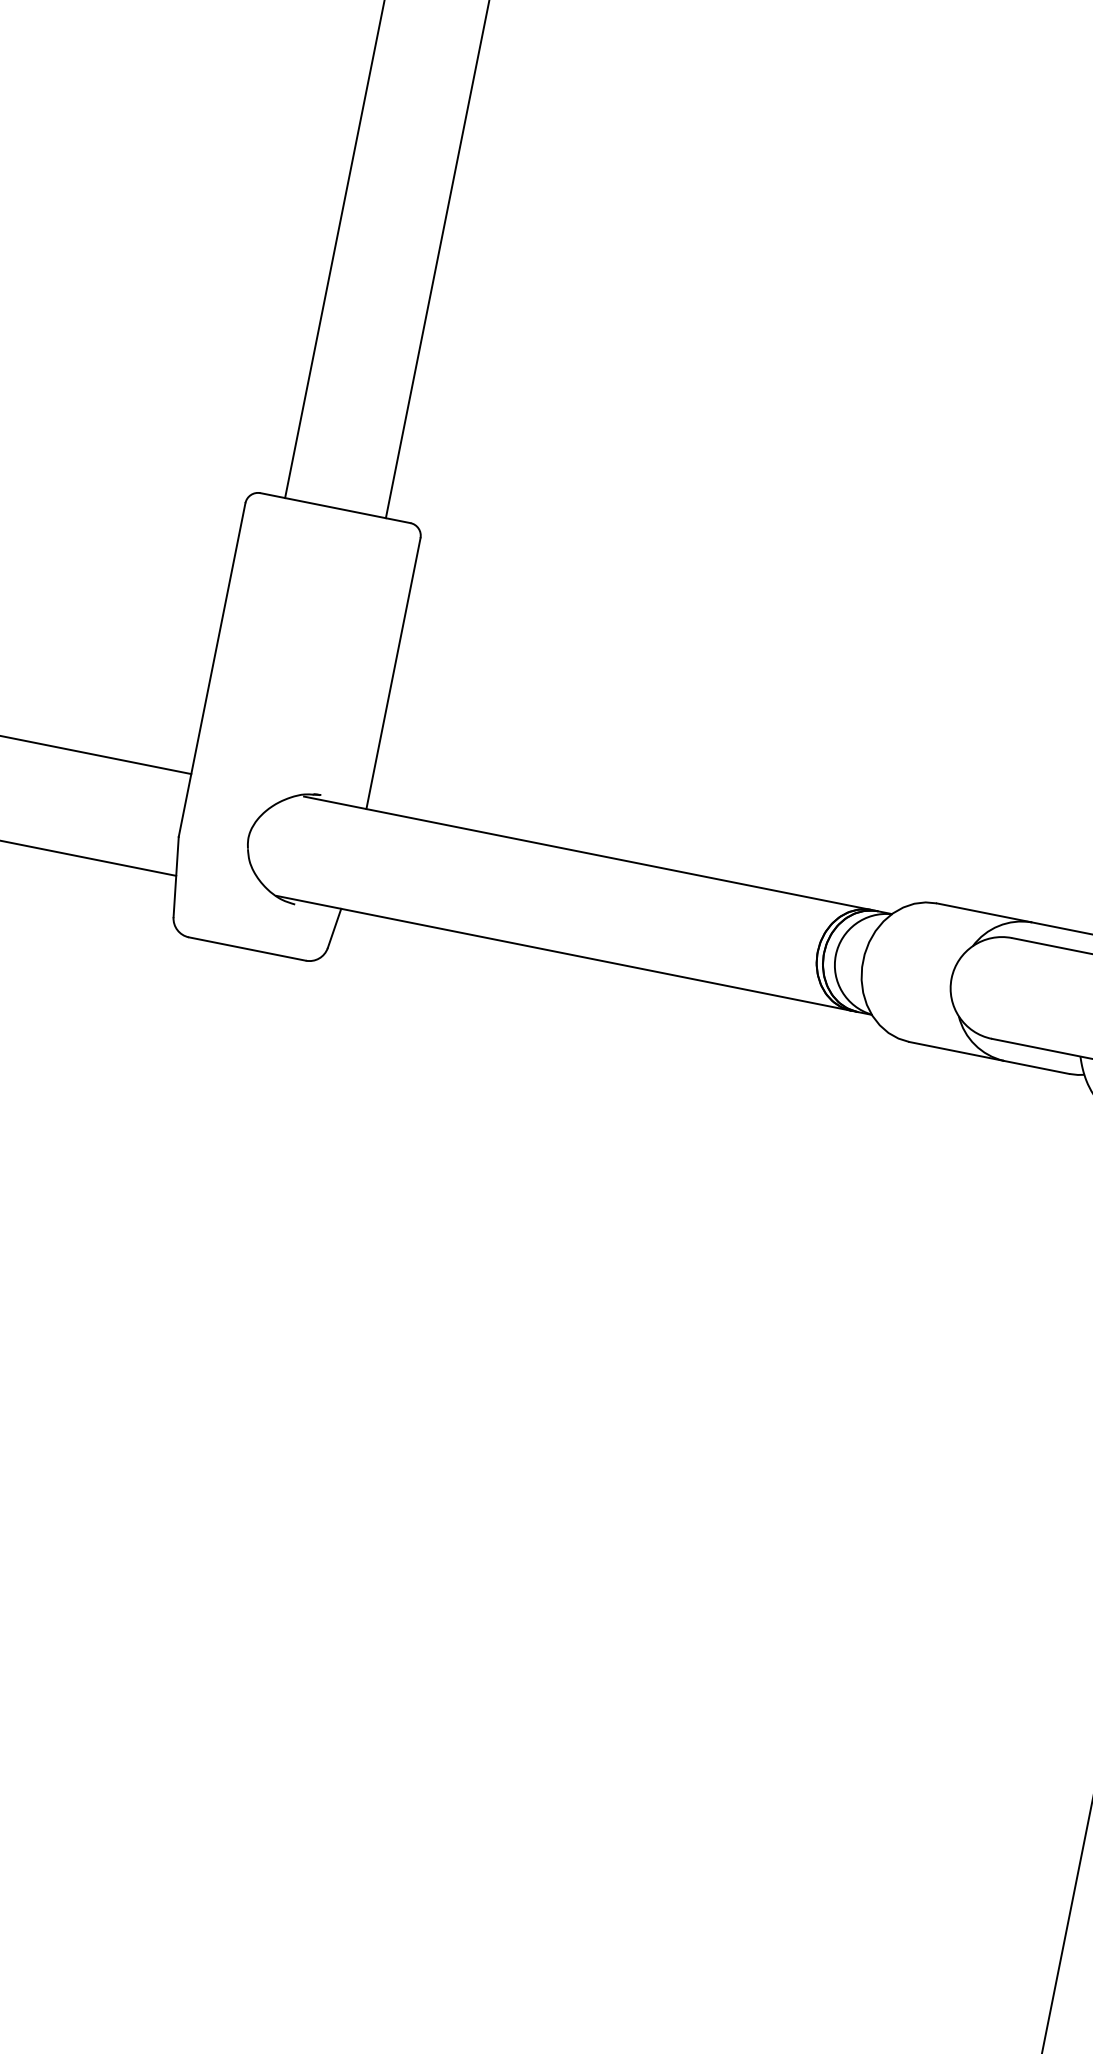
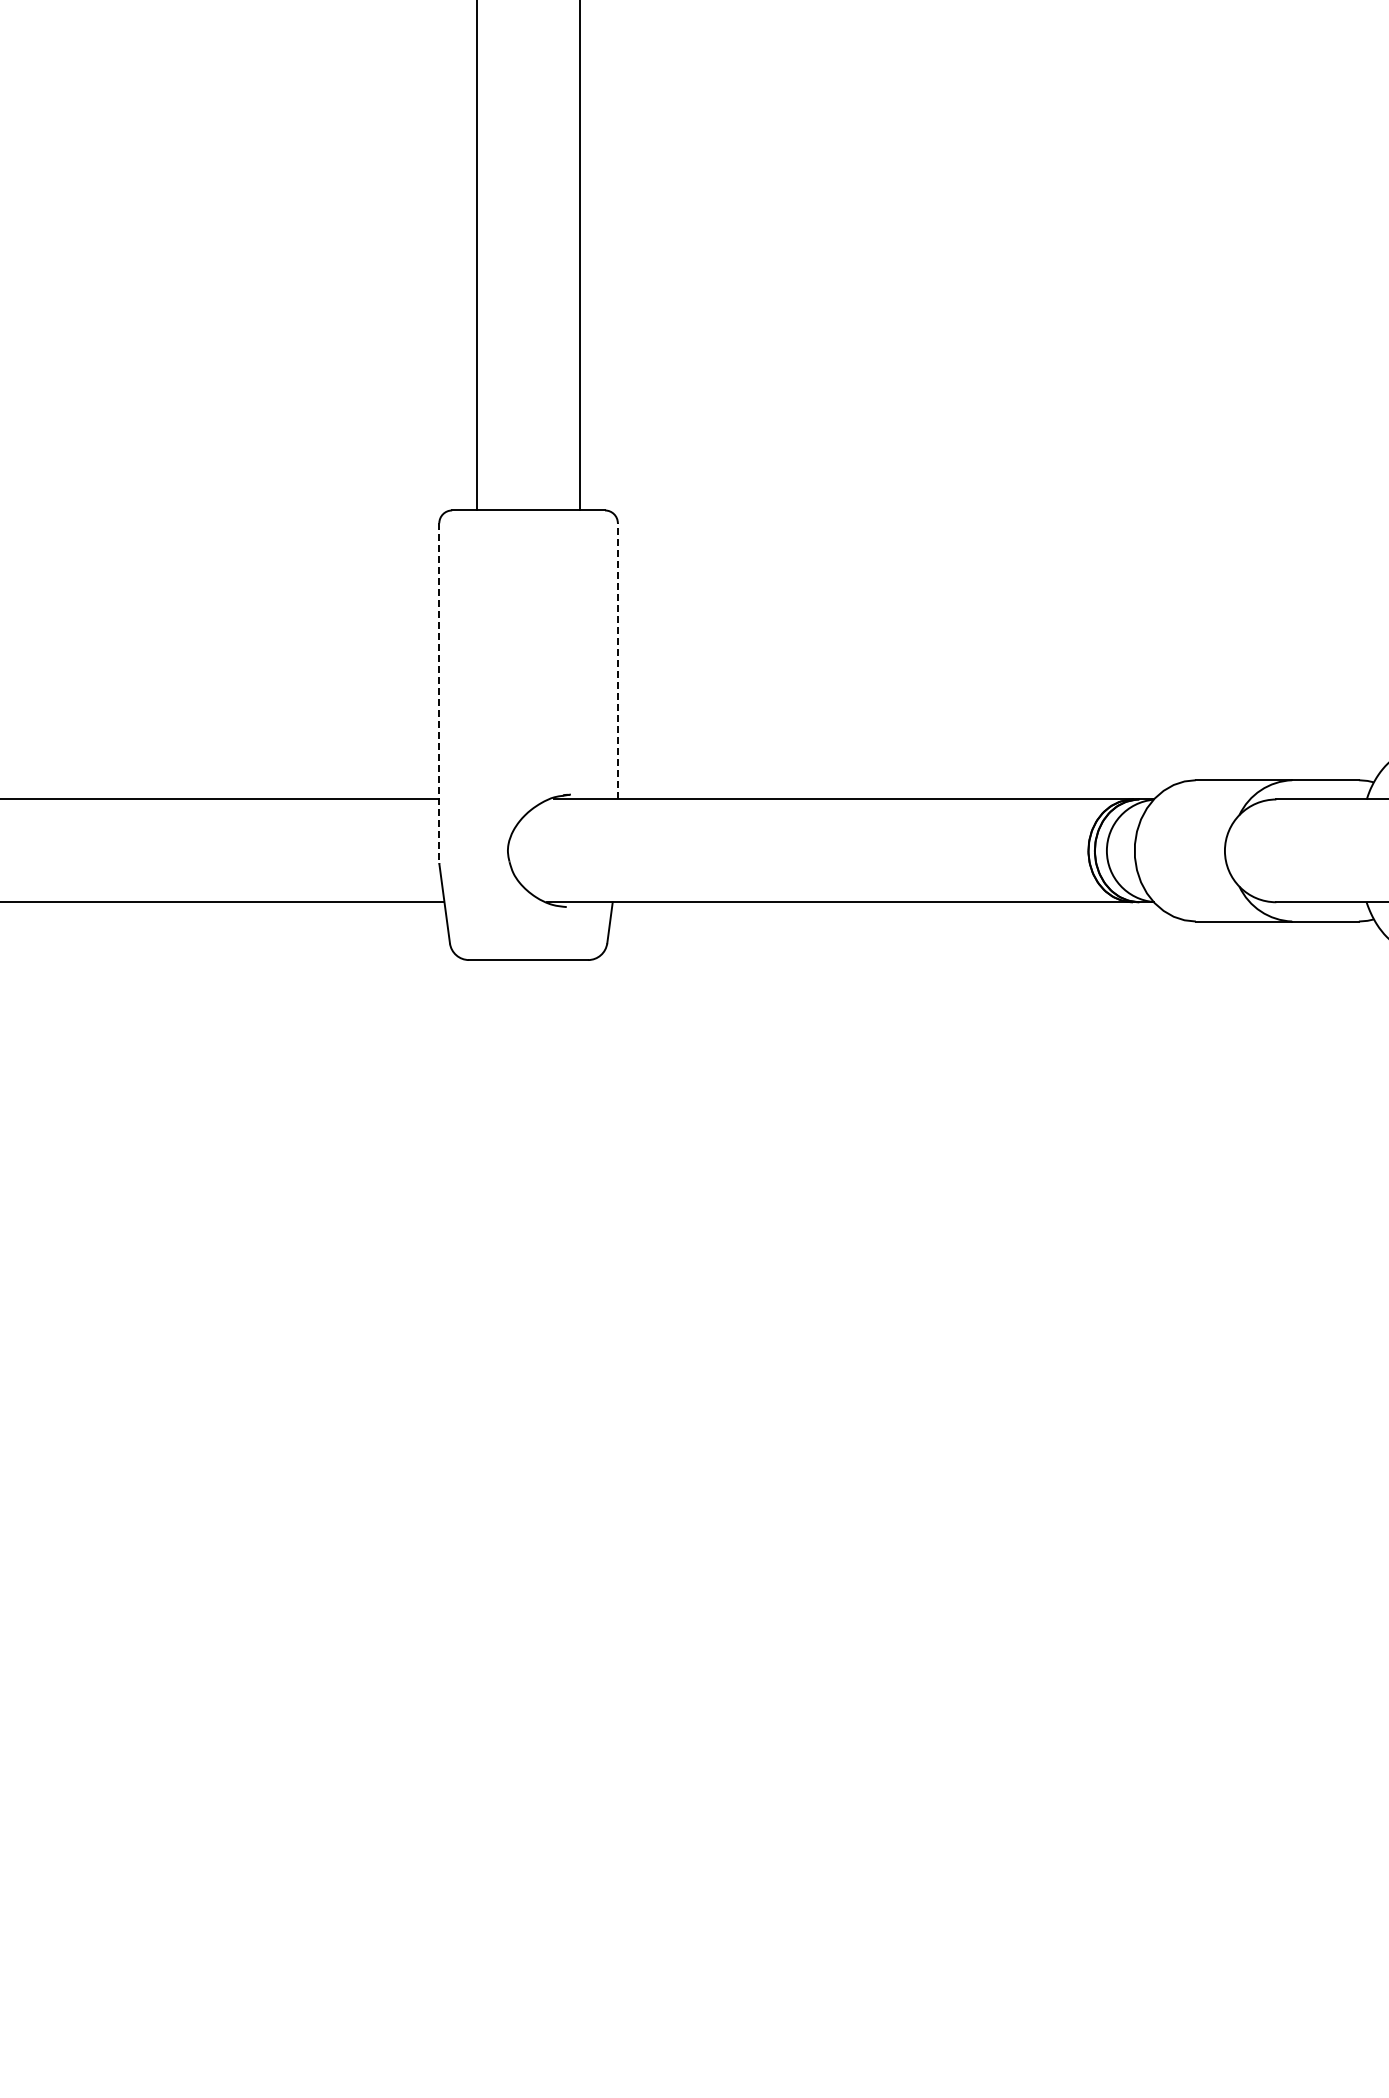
line: (212, 670) -> (439, 693), solid -> dashed
line: (393, 672) -> (617, 660), solid -> dashed

